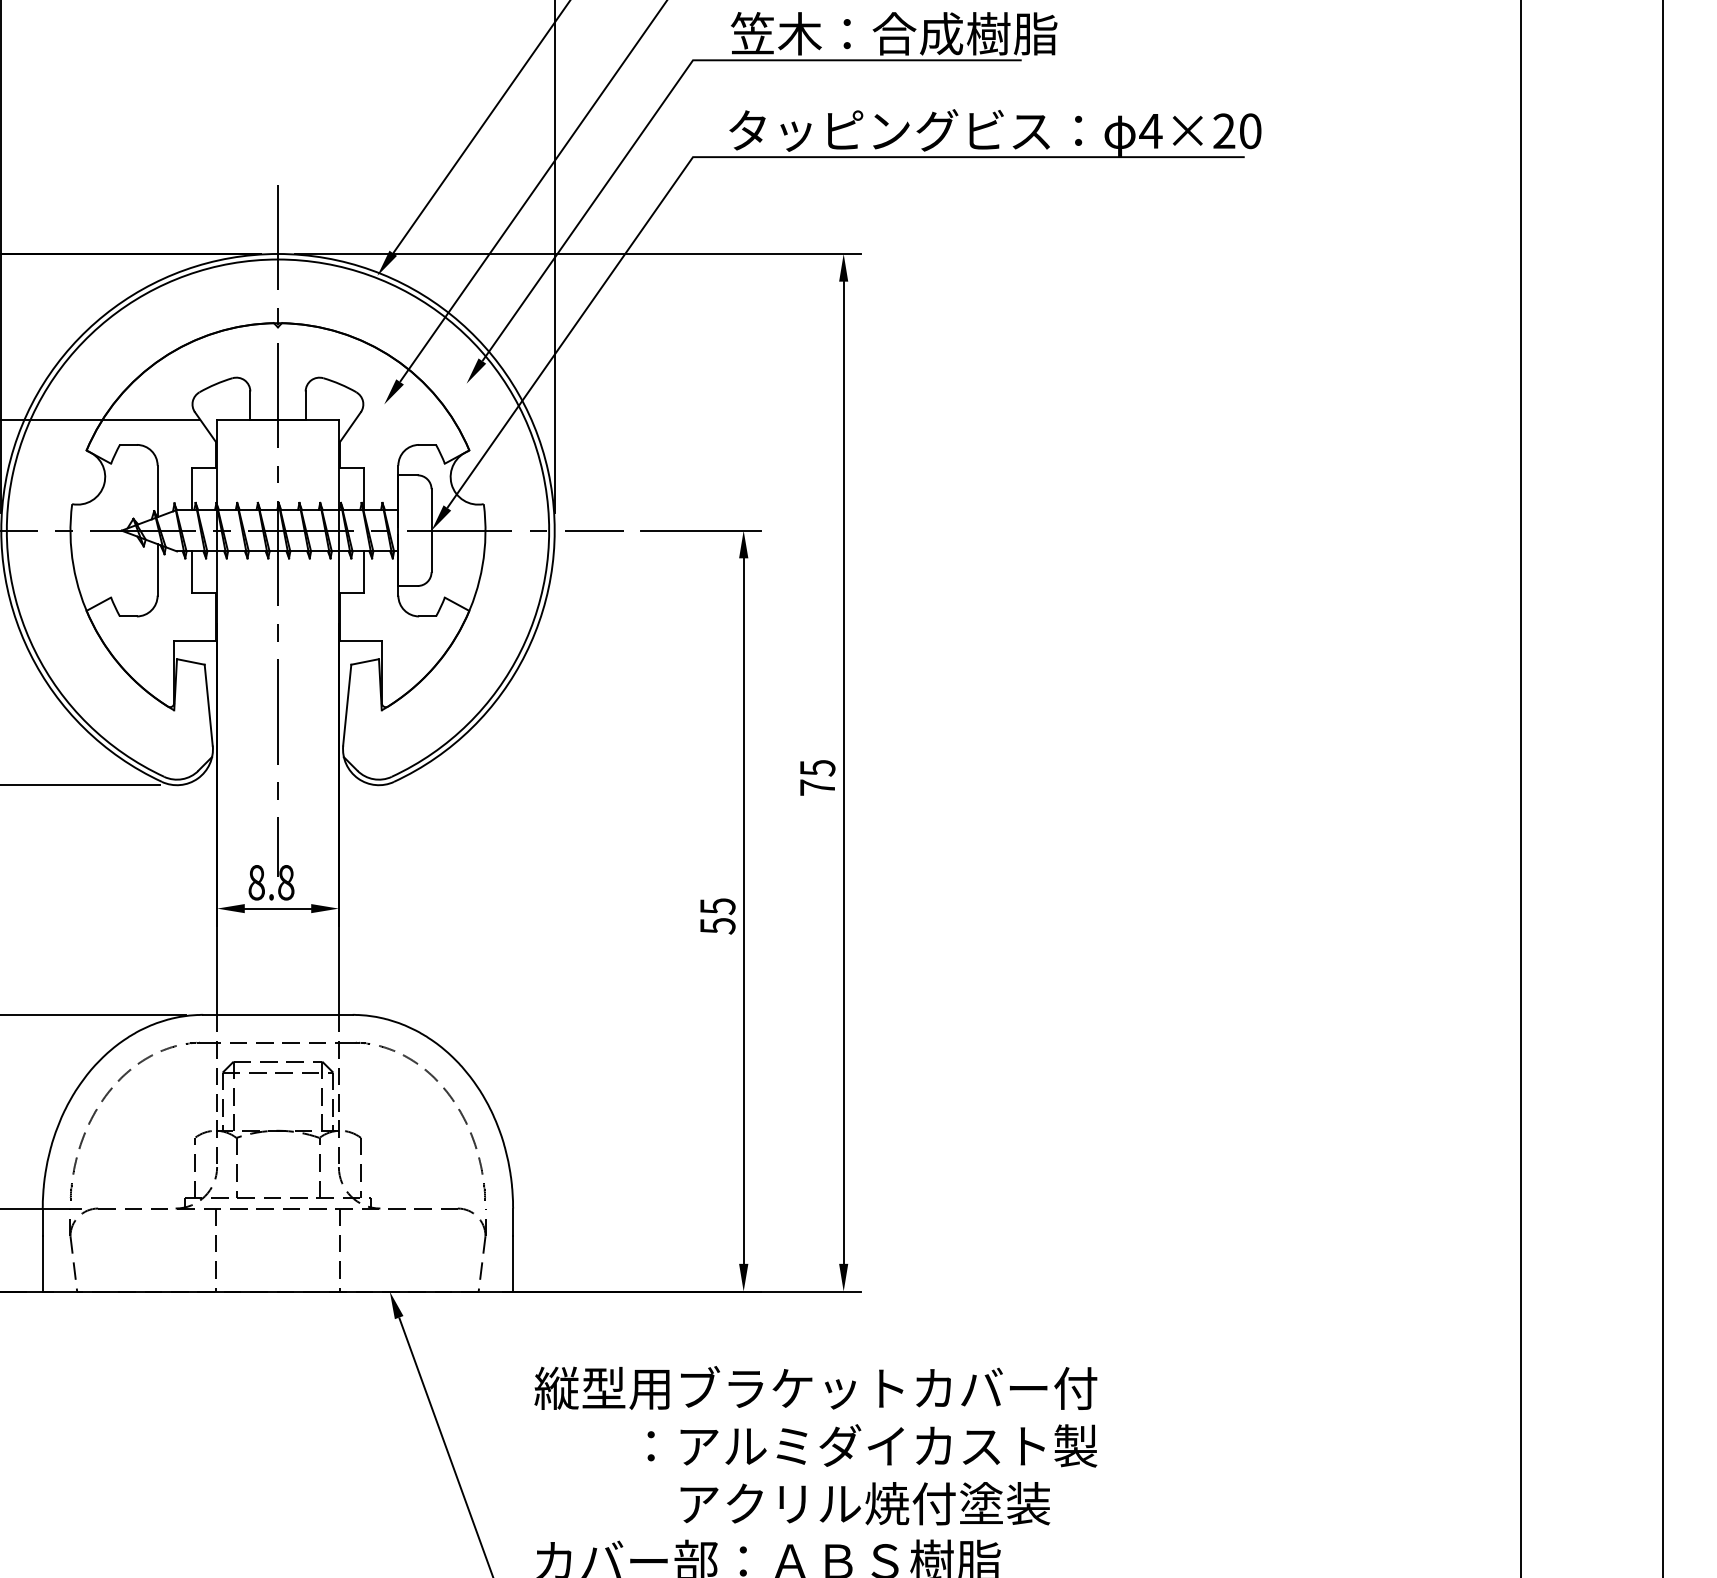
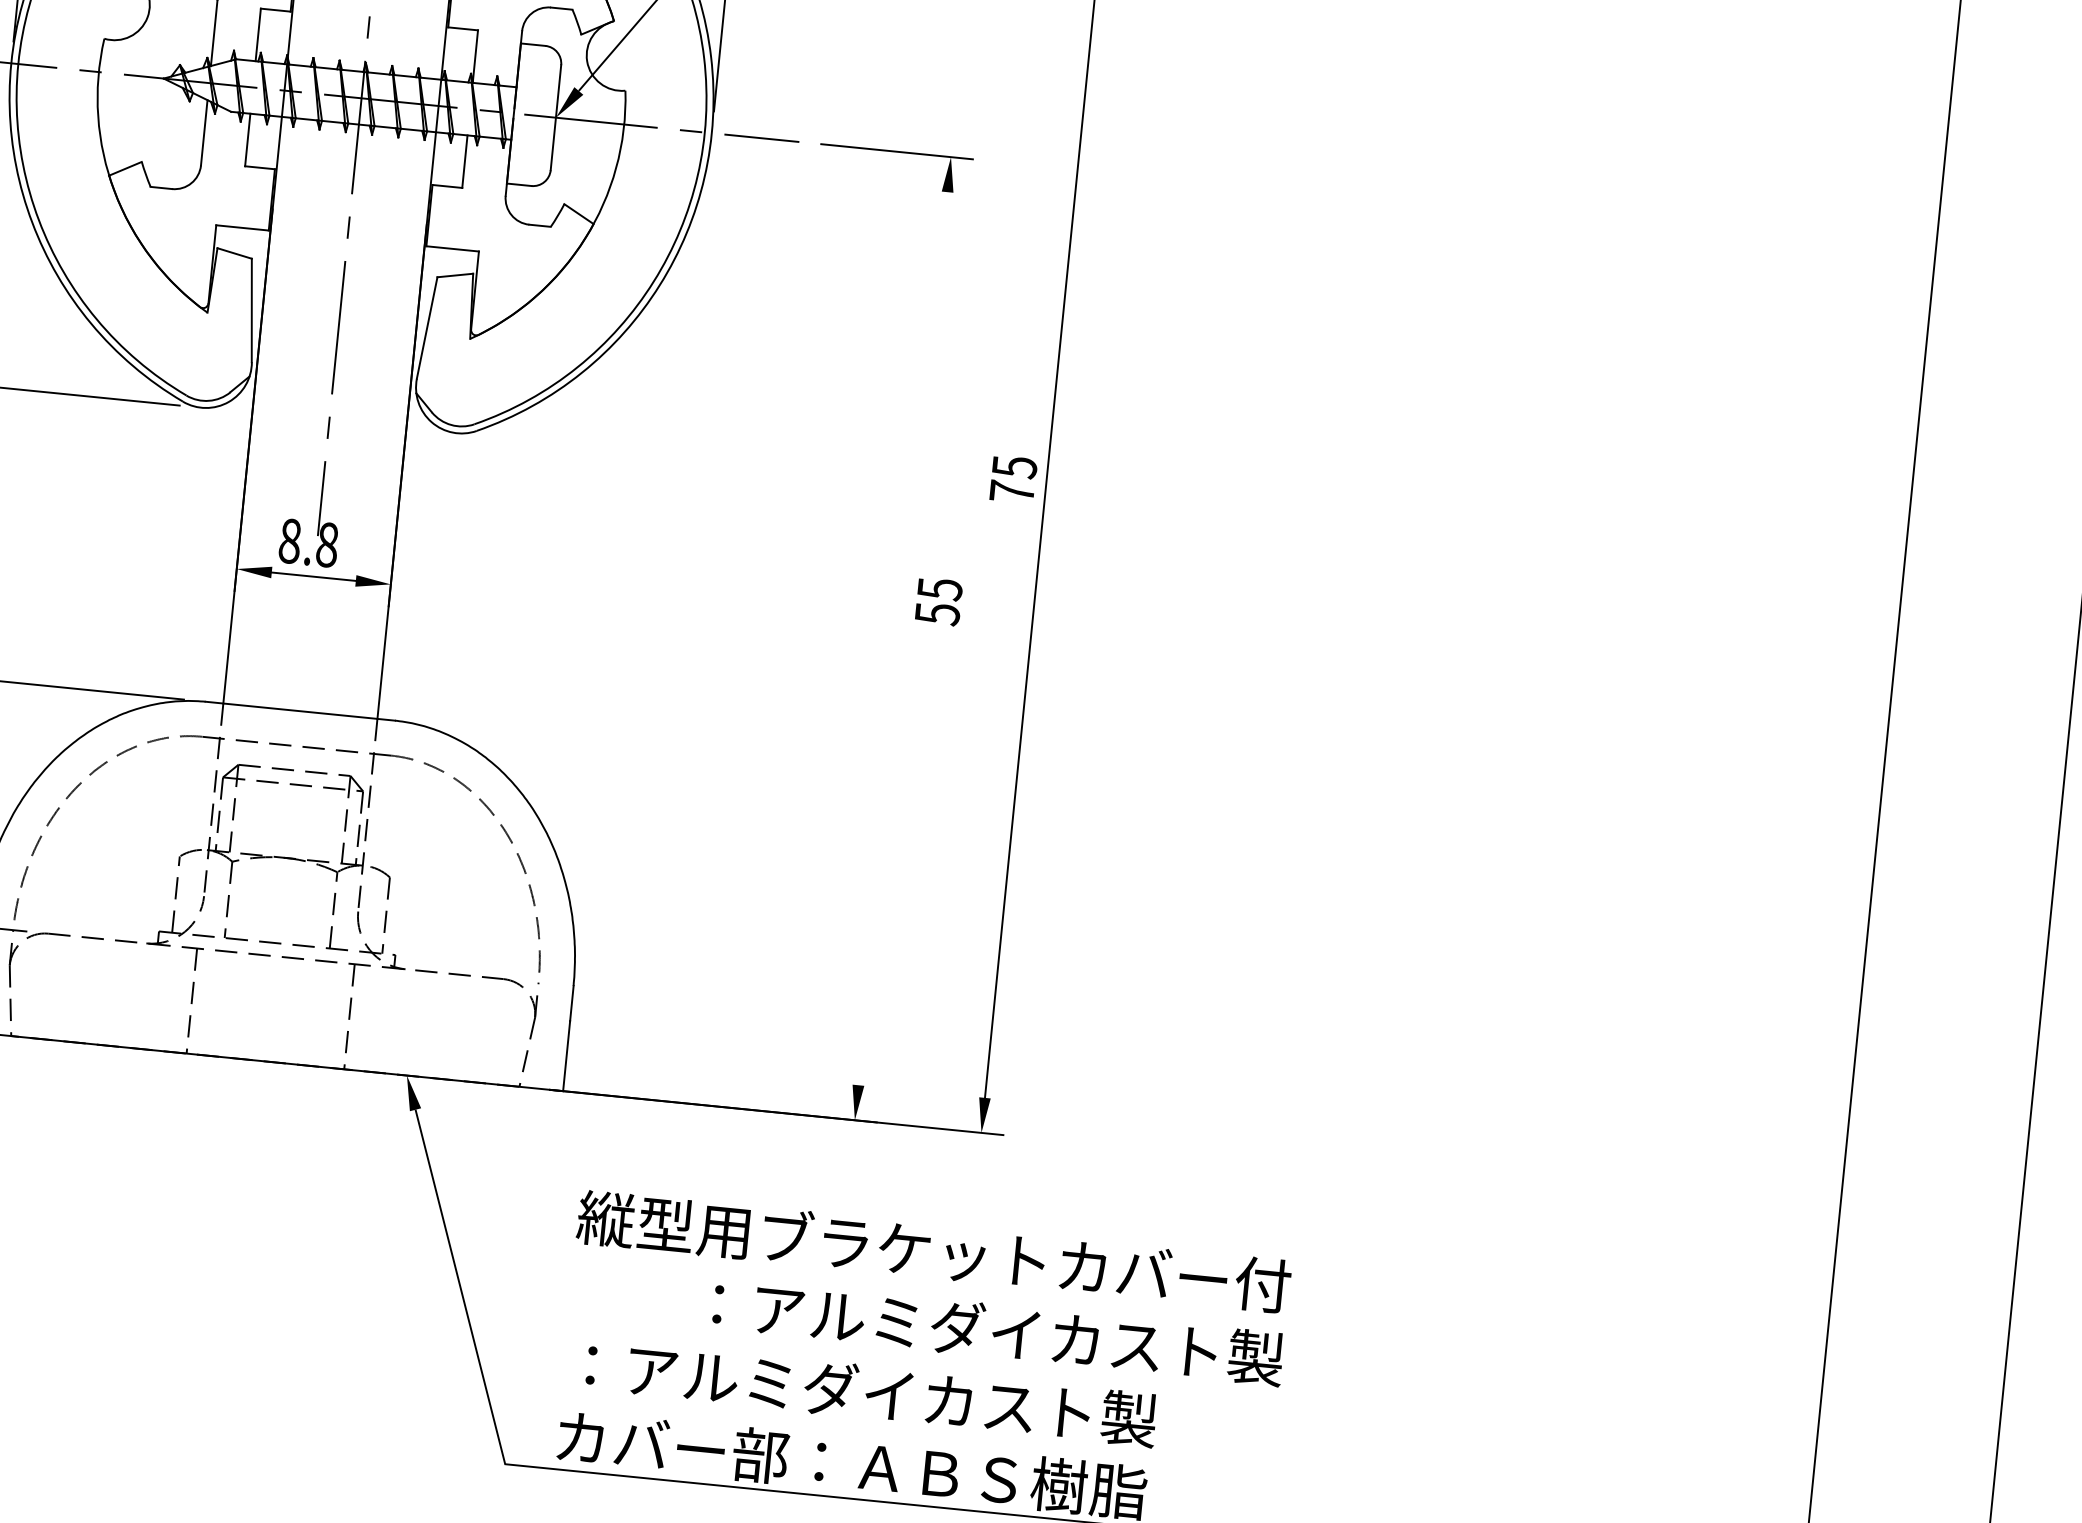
line: (743, 910) -> (902, 637), removed
text: (717, 916) -> (938, 601), moved
text: (801, 1503) -> (901, 1395), アクリル焼付塗装 -> ：アルミダイカスト製

